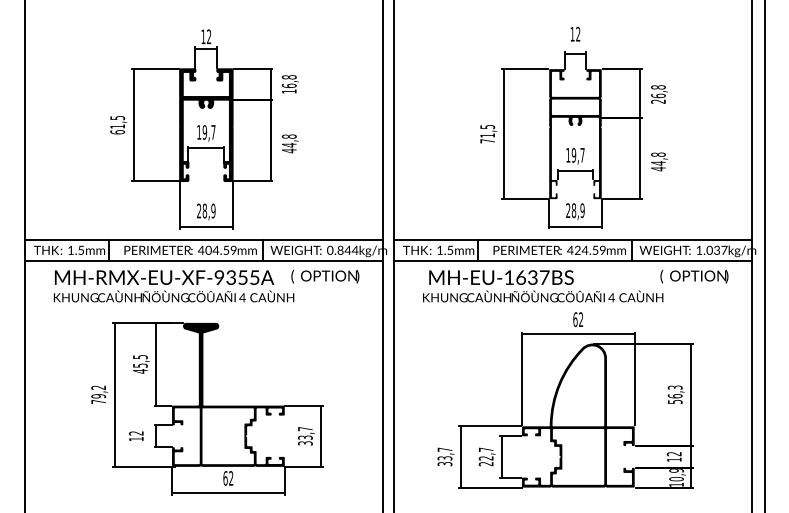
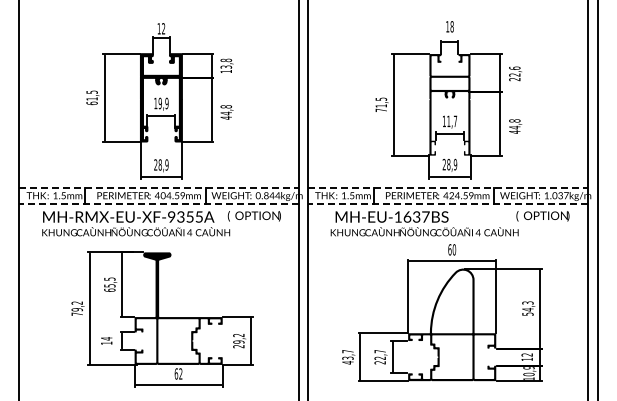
text: (577, 33) -> (451, 26), 12 -> 18
text: (288, 85) -> (225, 66), 16,8 -> 13,8
text: (658, 91) -> (514, 71), 26,8 -> 22,6
text: (212, 132) -> (166, 103), 19,7 -> 19,9
text: (573, 155) -> (448, 121), 19,7 -> 11,7
line: (203, 239) -> (159, 187), solid -> dashed
line: (573, 239) -> (448, 187), solid -> dashed
line: (202, 261) -> (158, 204), solid -> dashed
line: (572, 261) -> (447, 204), solid -> dashed
text: (581, 319) -> (454, 249), 62 -> 60
text: (139, 371) -> (109, 290), 45,5 -> 65,5
text: (674, 395) -> (527, 309), 56,3 -> 54,3
text: (136, 433) -> (106, 338), 12 -> 14
text: (304, 435) -> (238, 340), 33,7 -> 29,2
text: (444, 463) -> (347, 362), 33,7 -> 43,7

